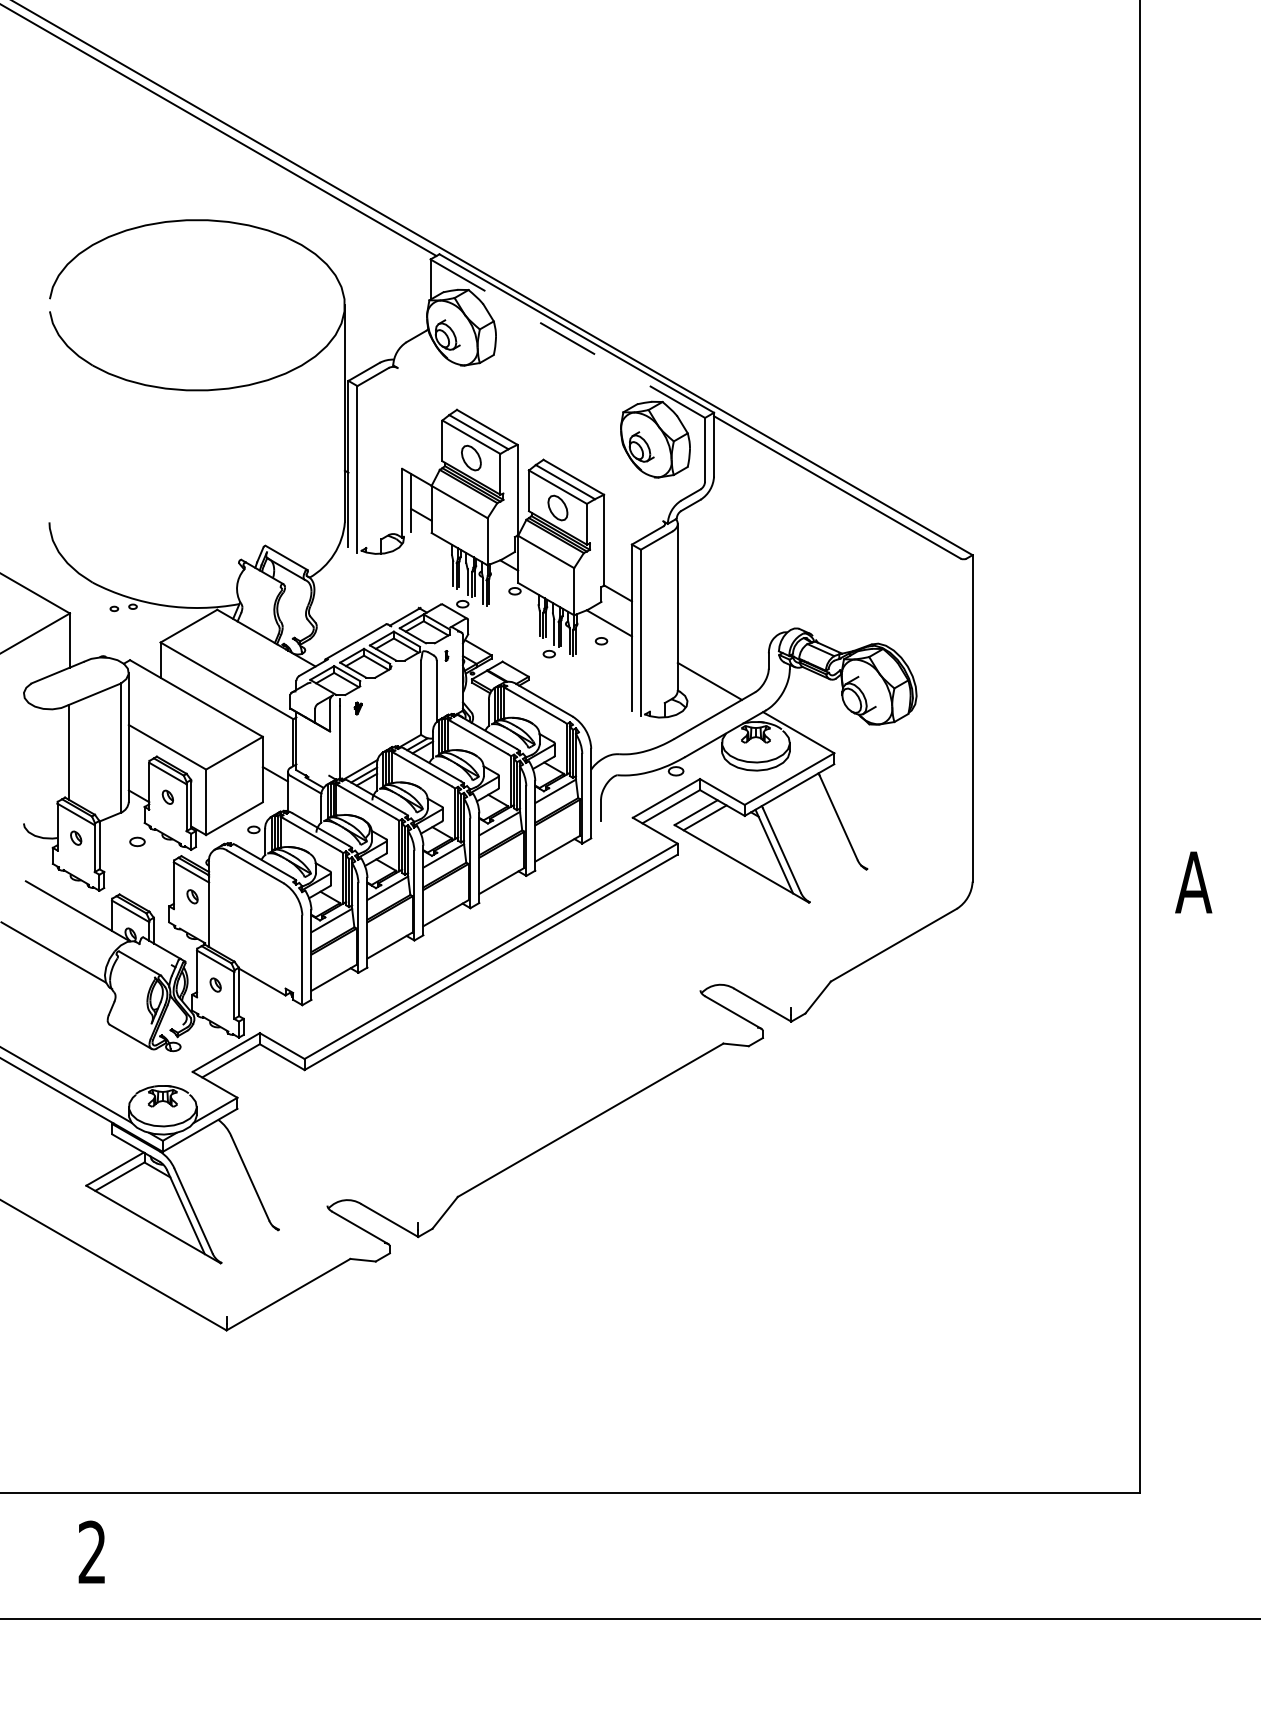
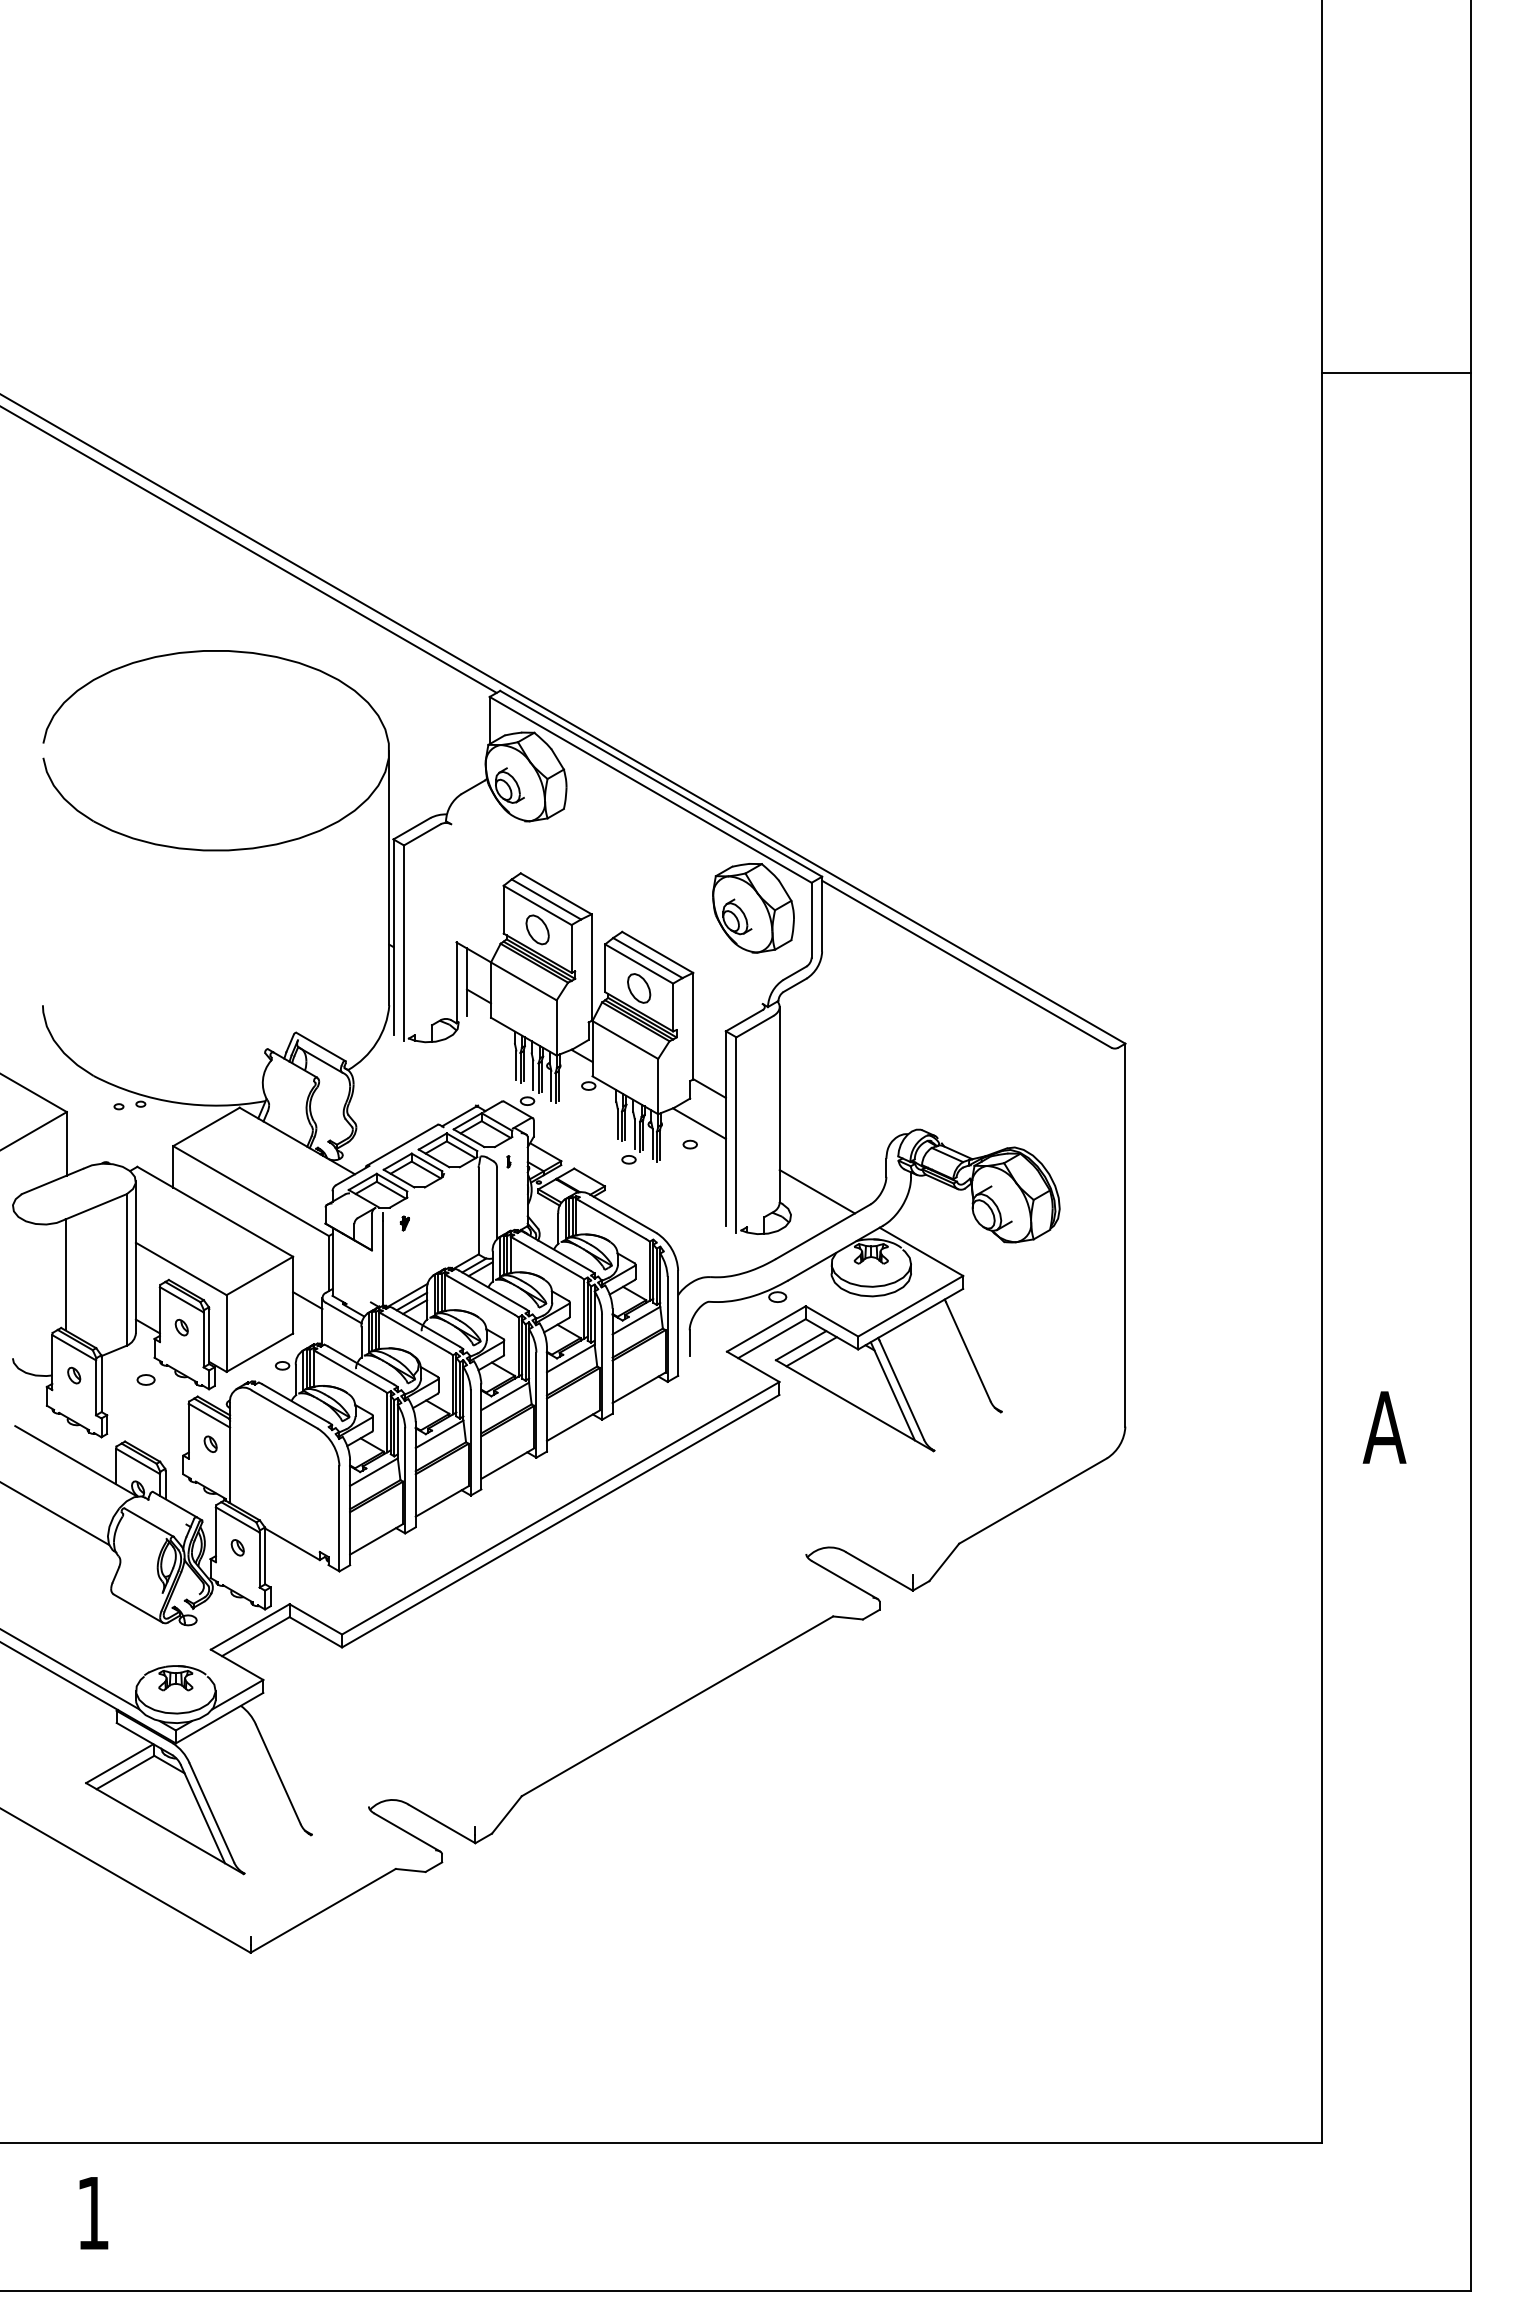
line: (567, 338) -> (650, 789), dashed -> solid
text: (91, 1551) -> (92, 2212), 2 -> 1

